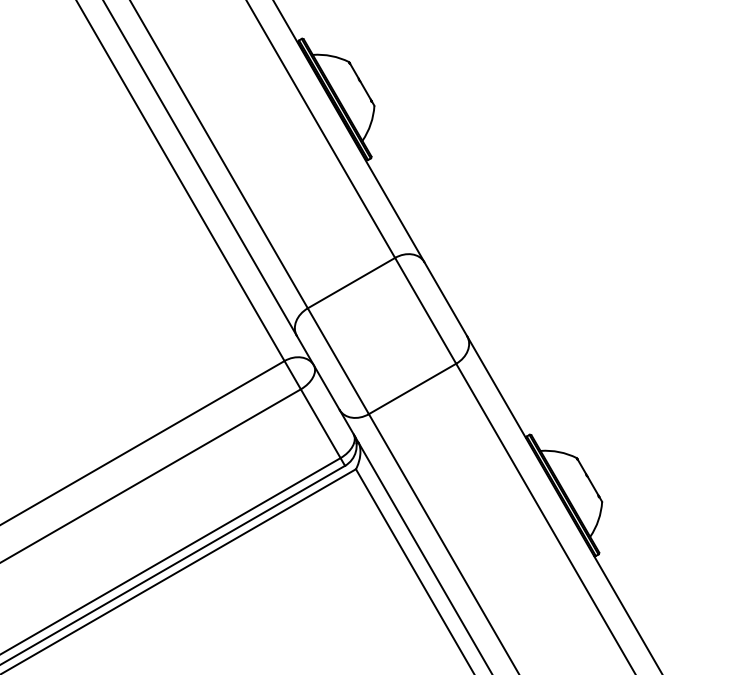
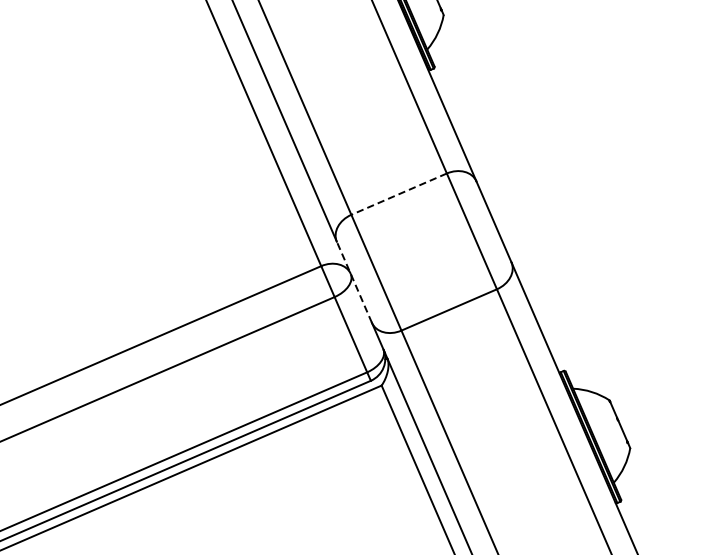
line: (351, 283) -> (399, 194), solid -> dashed
line: (318, 372) -> (354, 281), solid -> dashed

